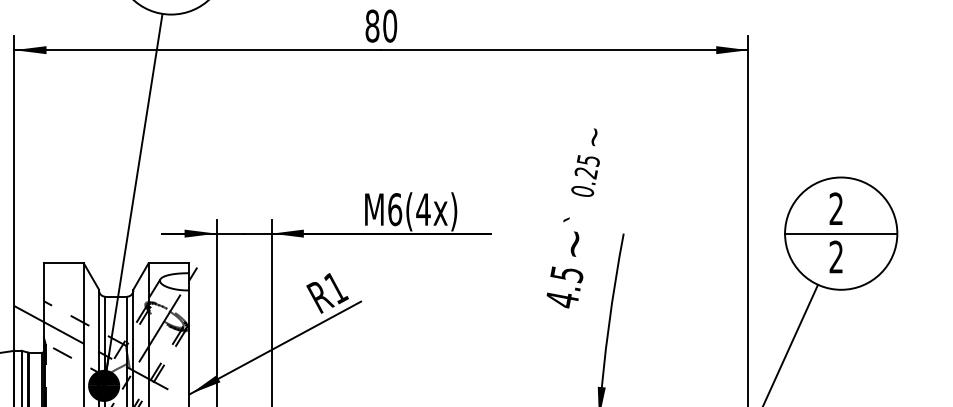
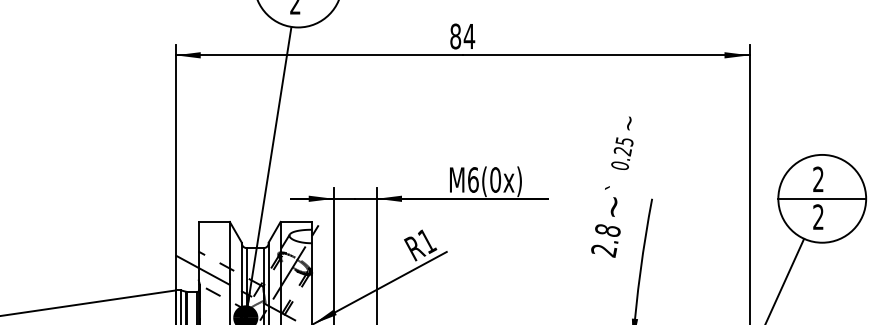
text: (390, 26) -> (469, 36), 80 -> 84
text: (423, 208) -> (495, 179), M6(4x) -> M6(0x)
text: (564, 286) -> (605, 240), 4.5 -> 2.8

